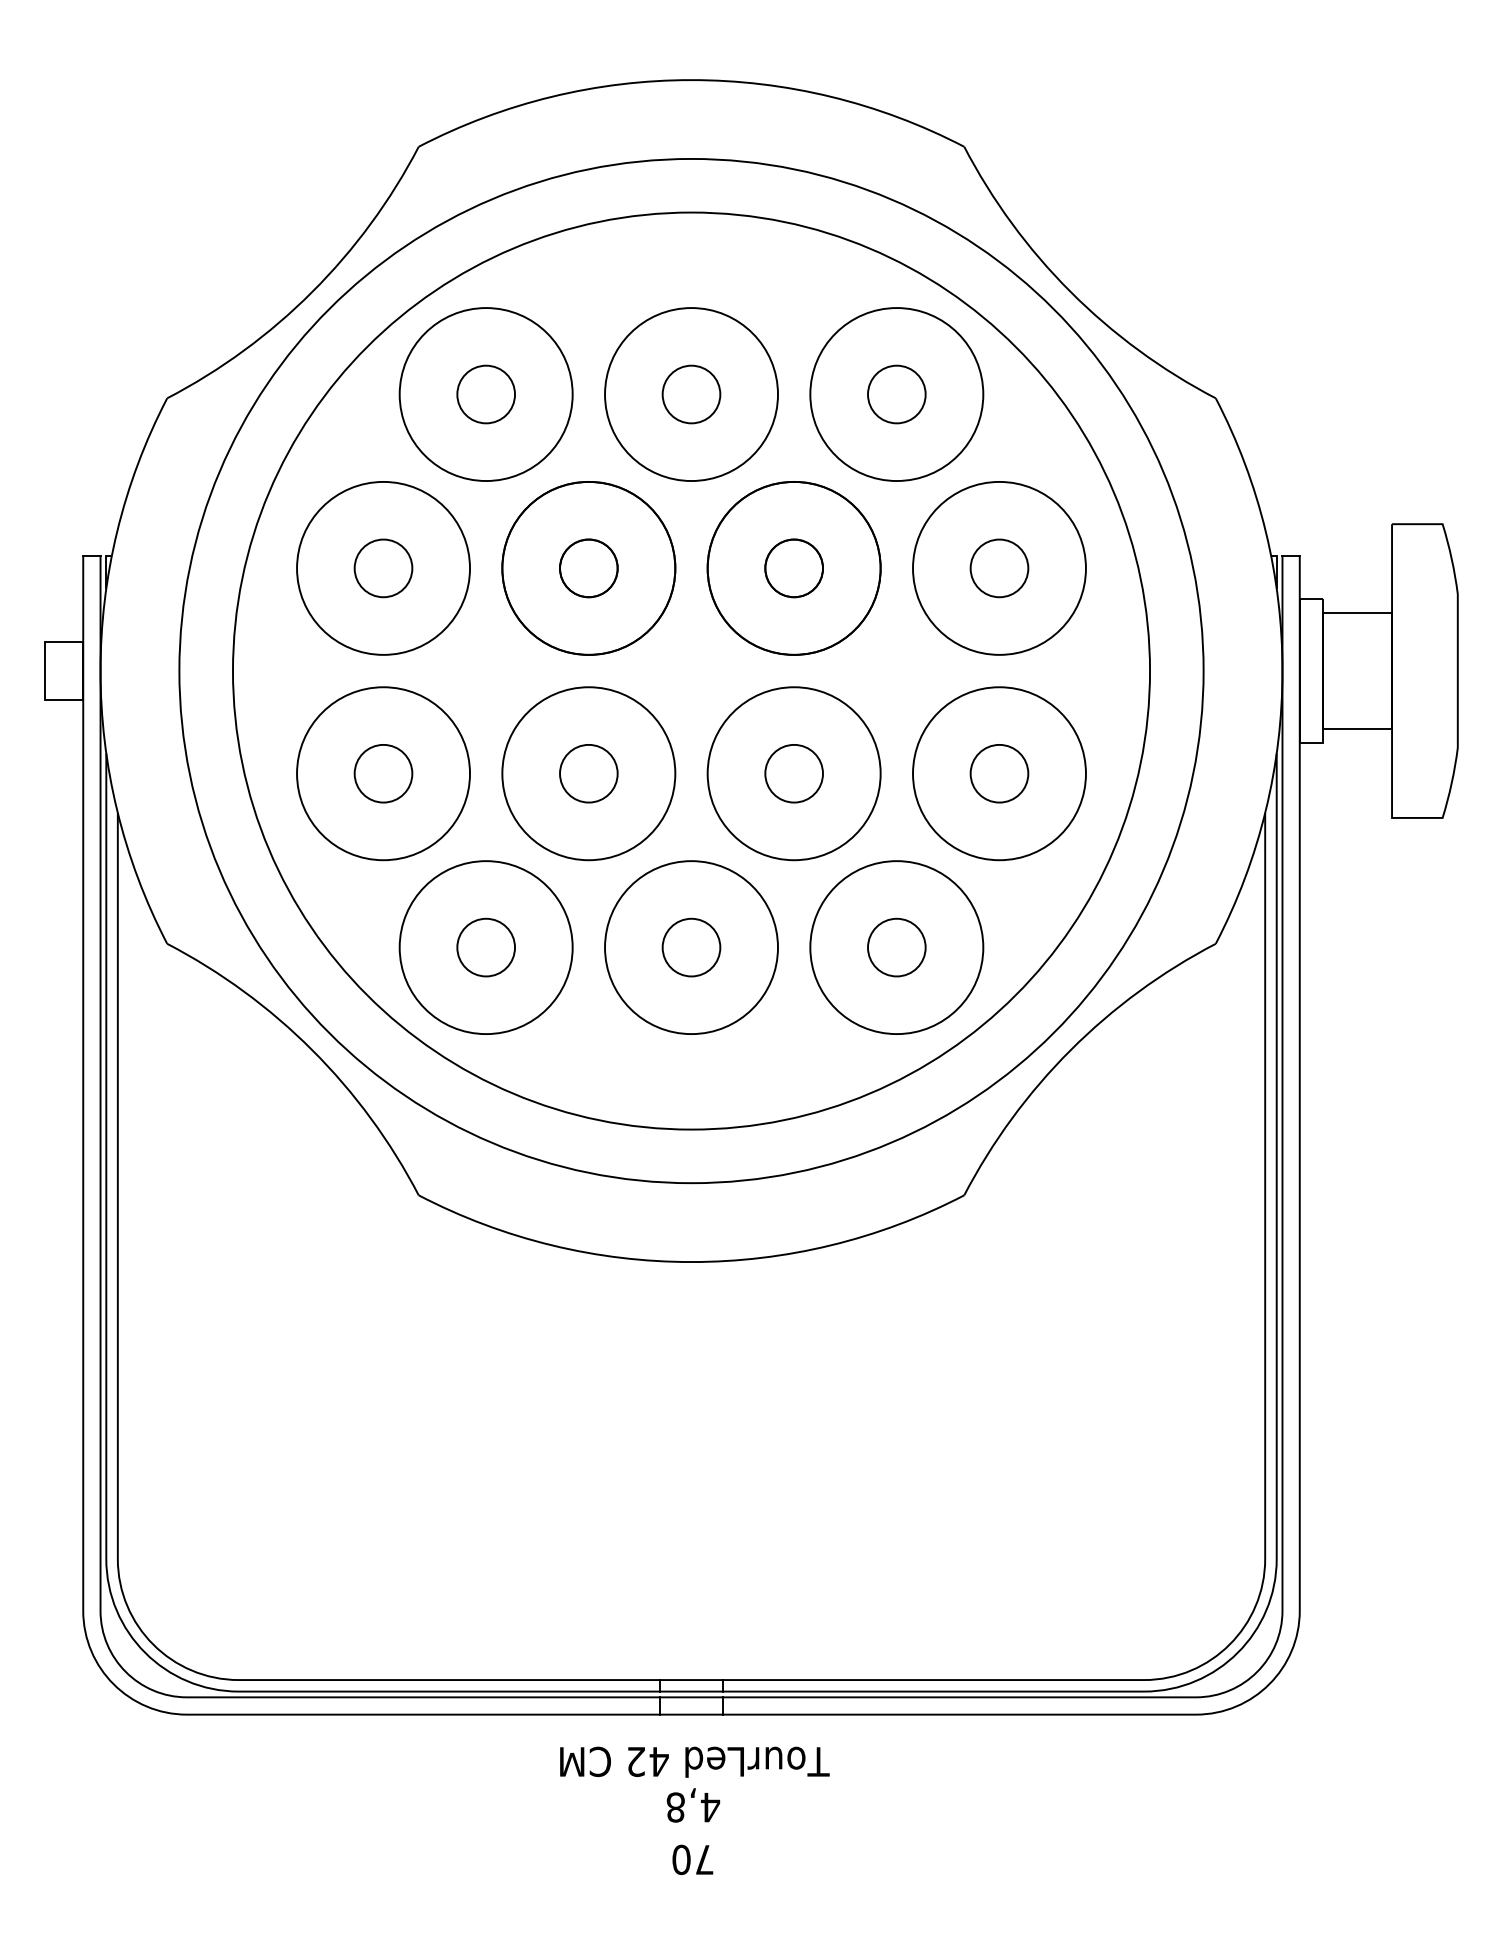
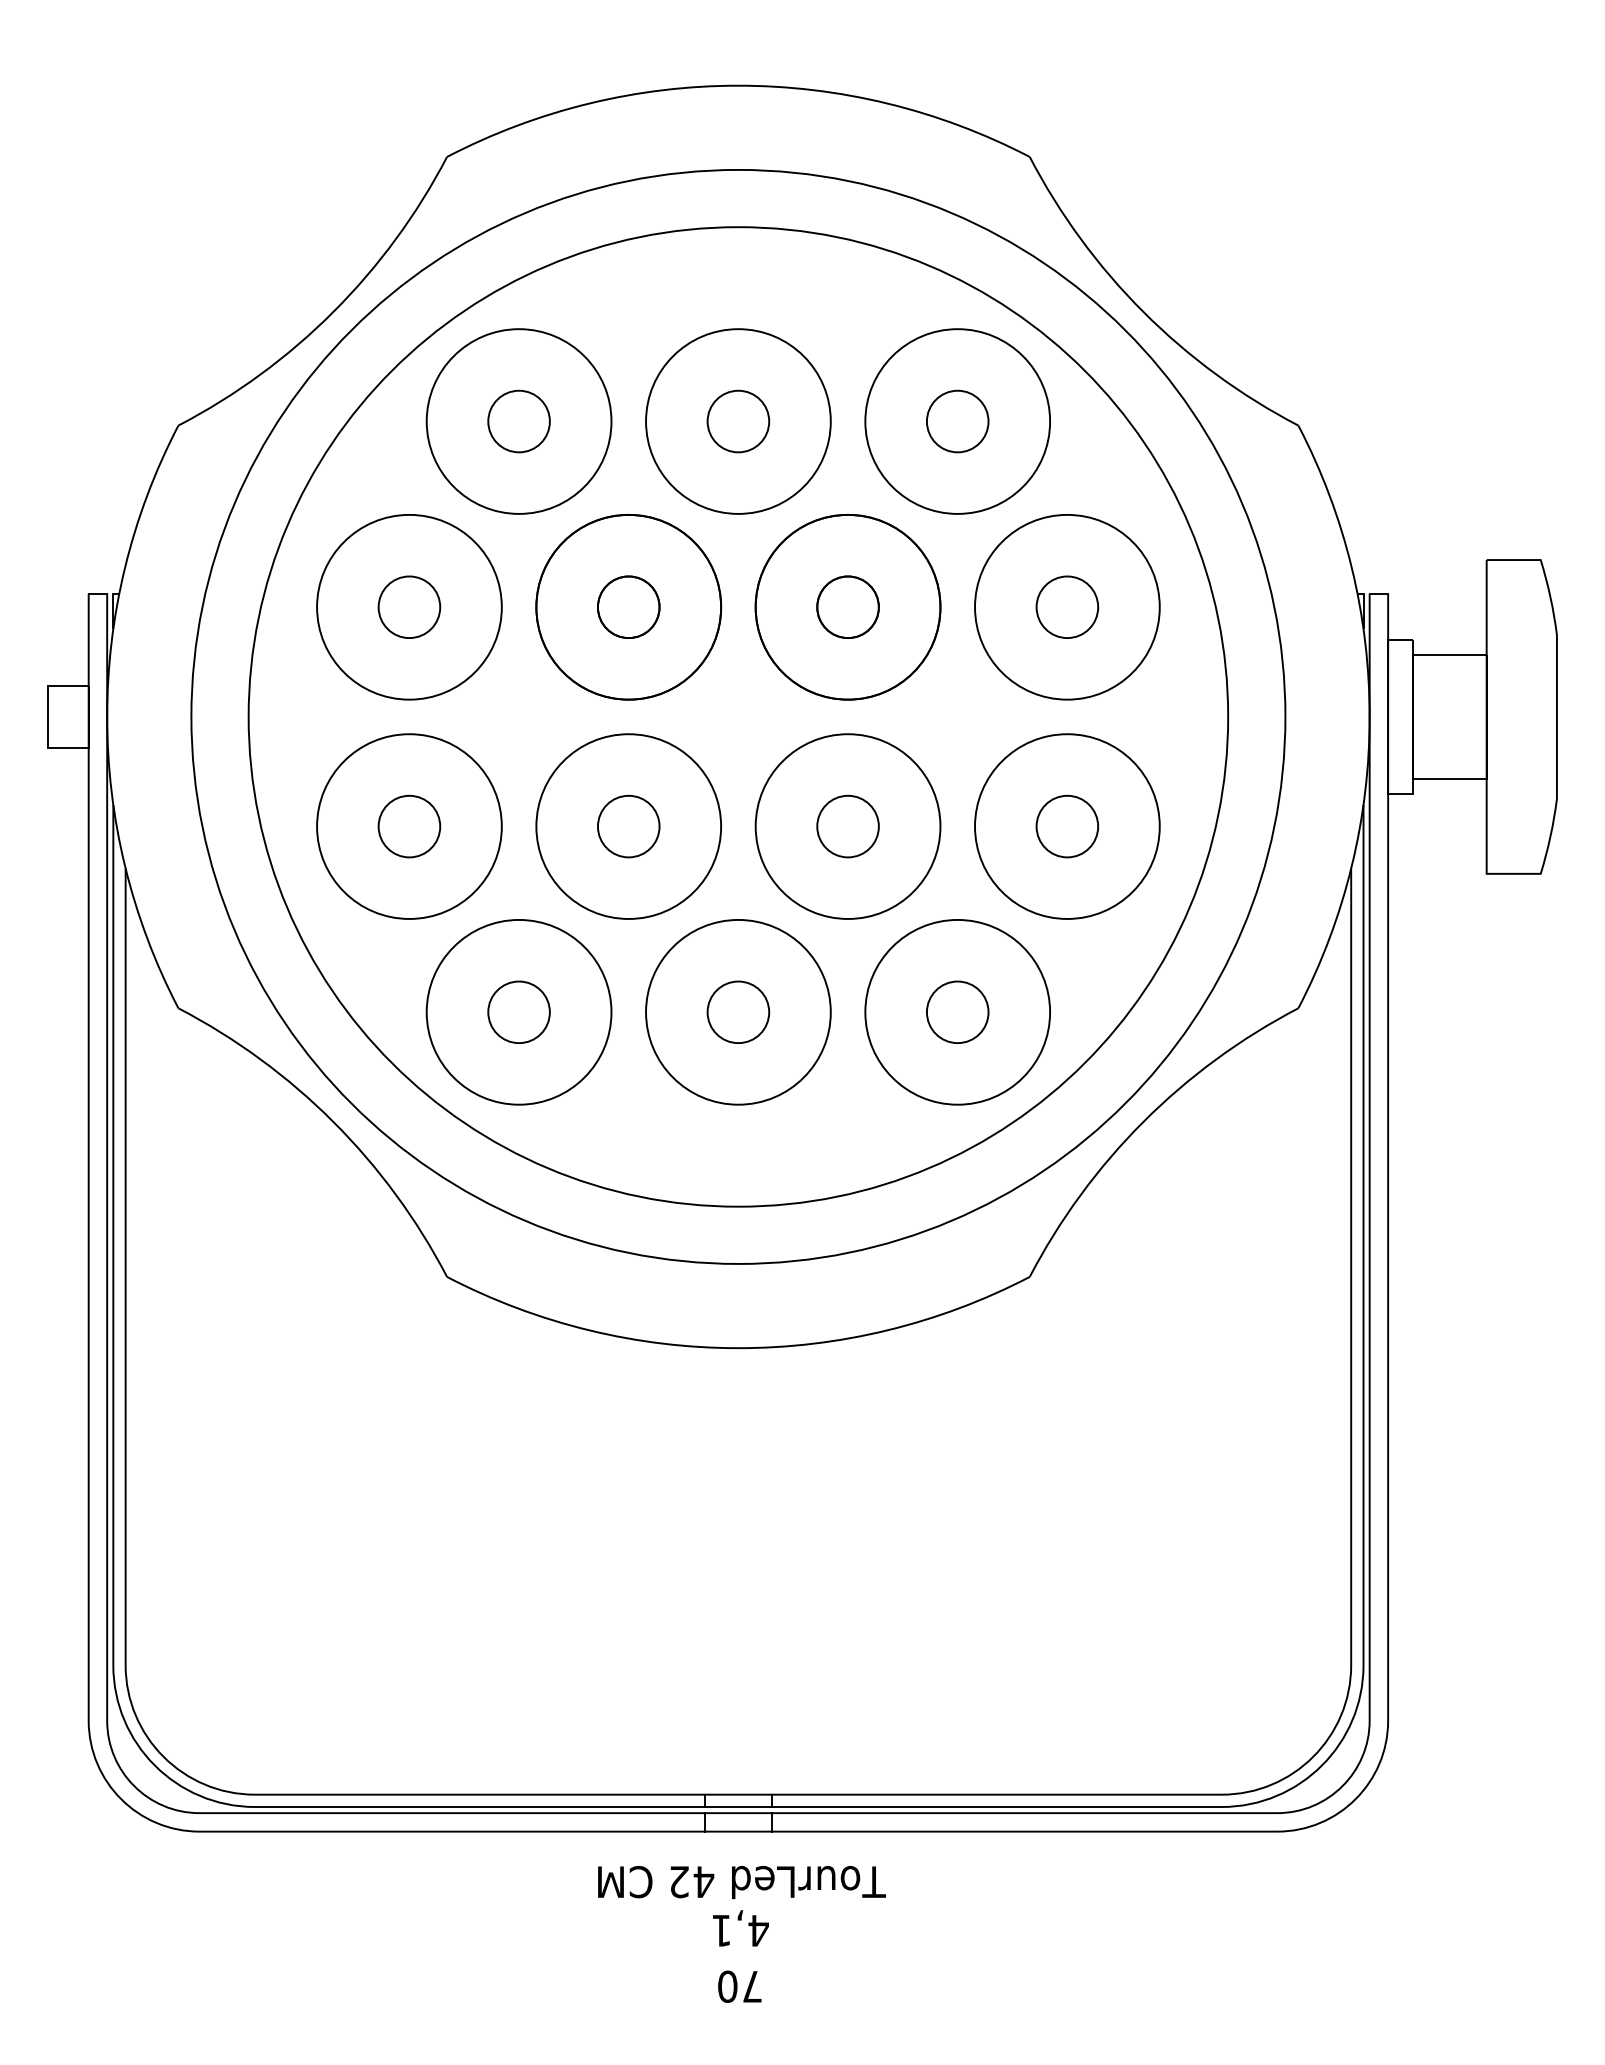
text: (675, 1807) -> (721, 1930), 4,8 -> 4,1

